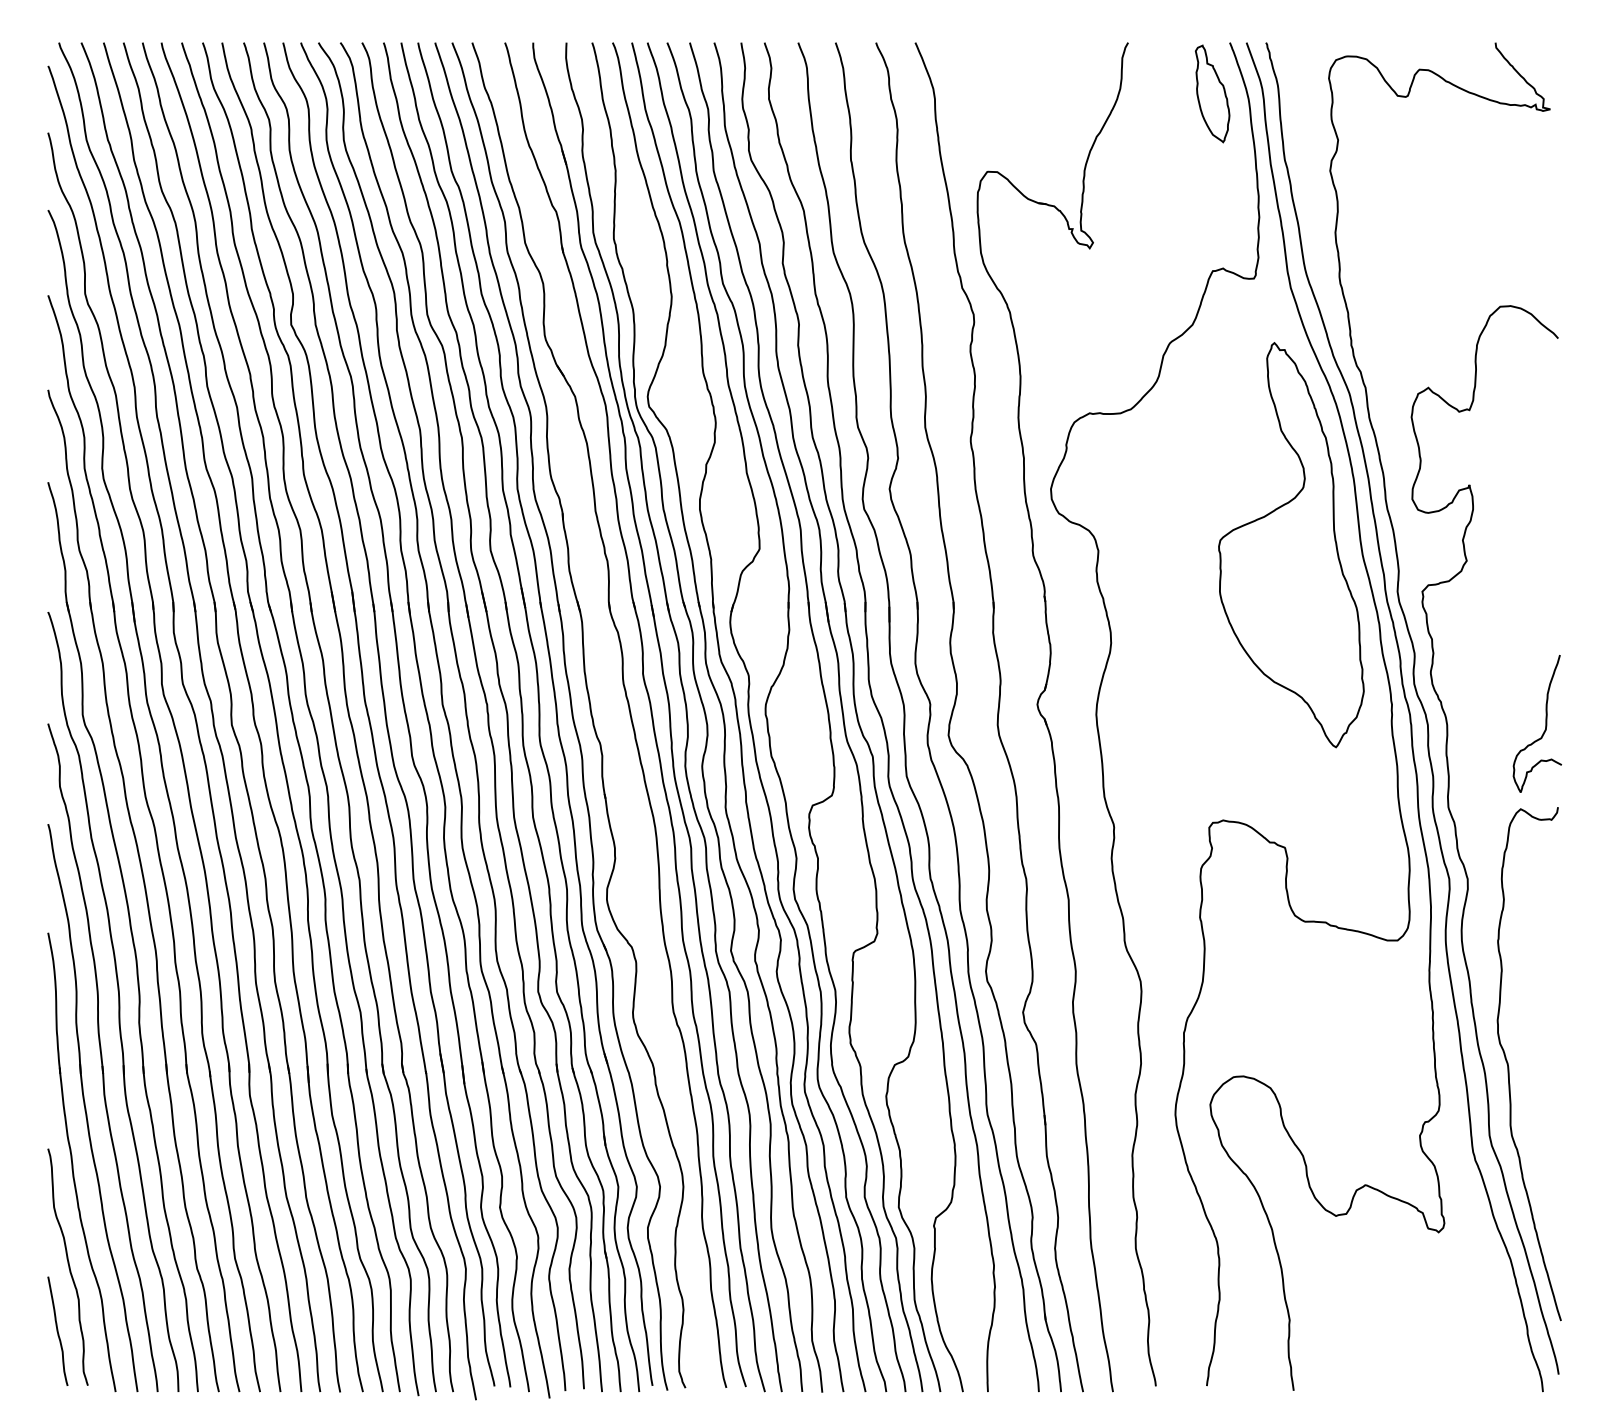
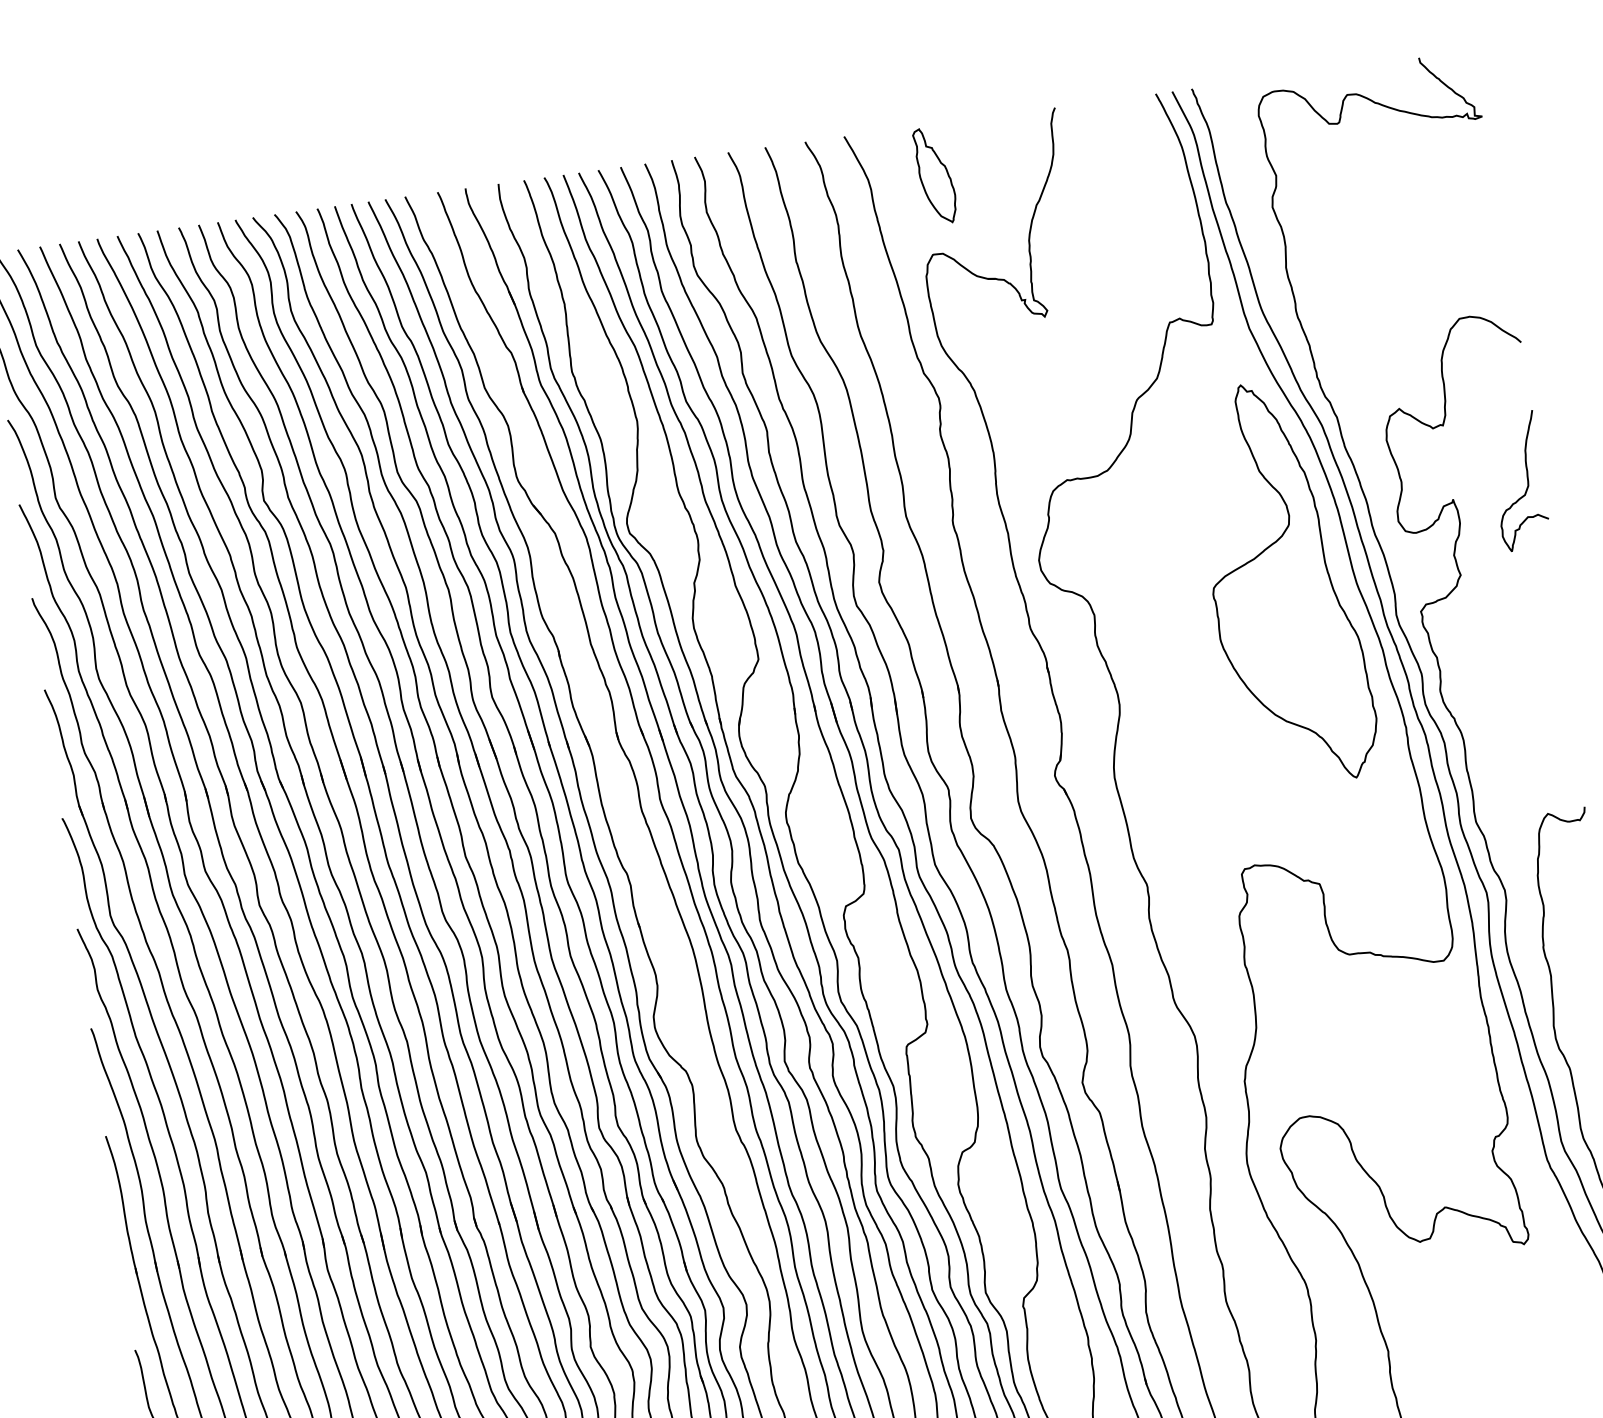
part: (1212, 93) -> (935, 175), moved
curve: (1545, 723) -> (1527, 479), moved

